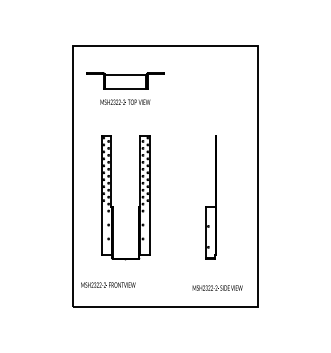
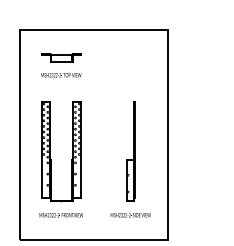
part: (125, 80) -> (61, 57), size x0.62
text: (108, 284) -> (61, 214), moved
text: (217, 287) -> (130, 214), moved

